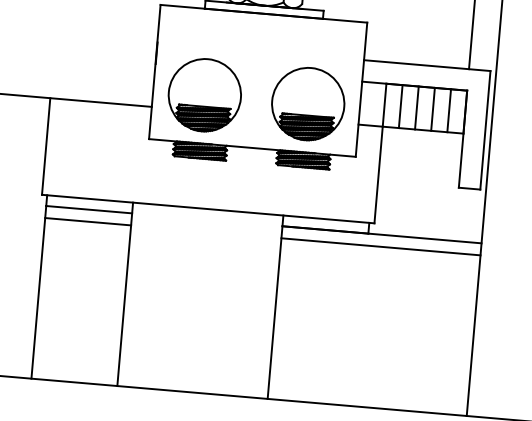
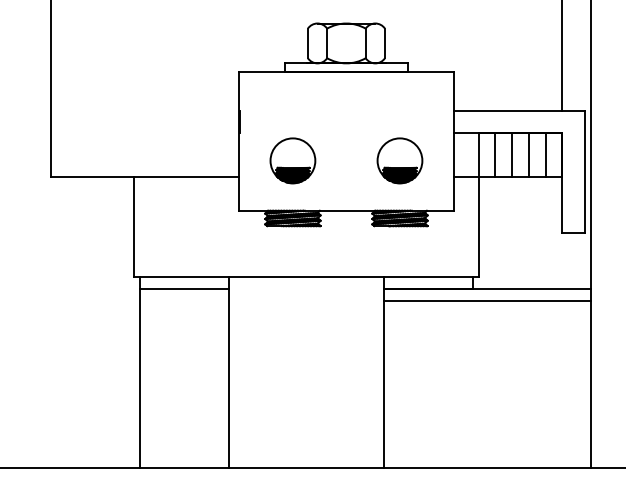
part: (204, 95) -> (292, 160), size x0.6
part: (307, 103) -> (399, 160), size x0.6
line: (87, 222) -> (183, 301), removed

